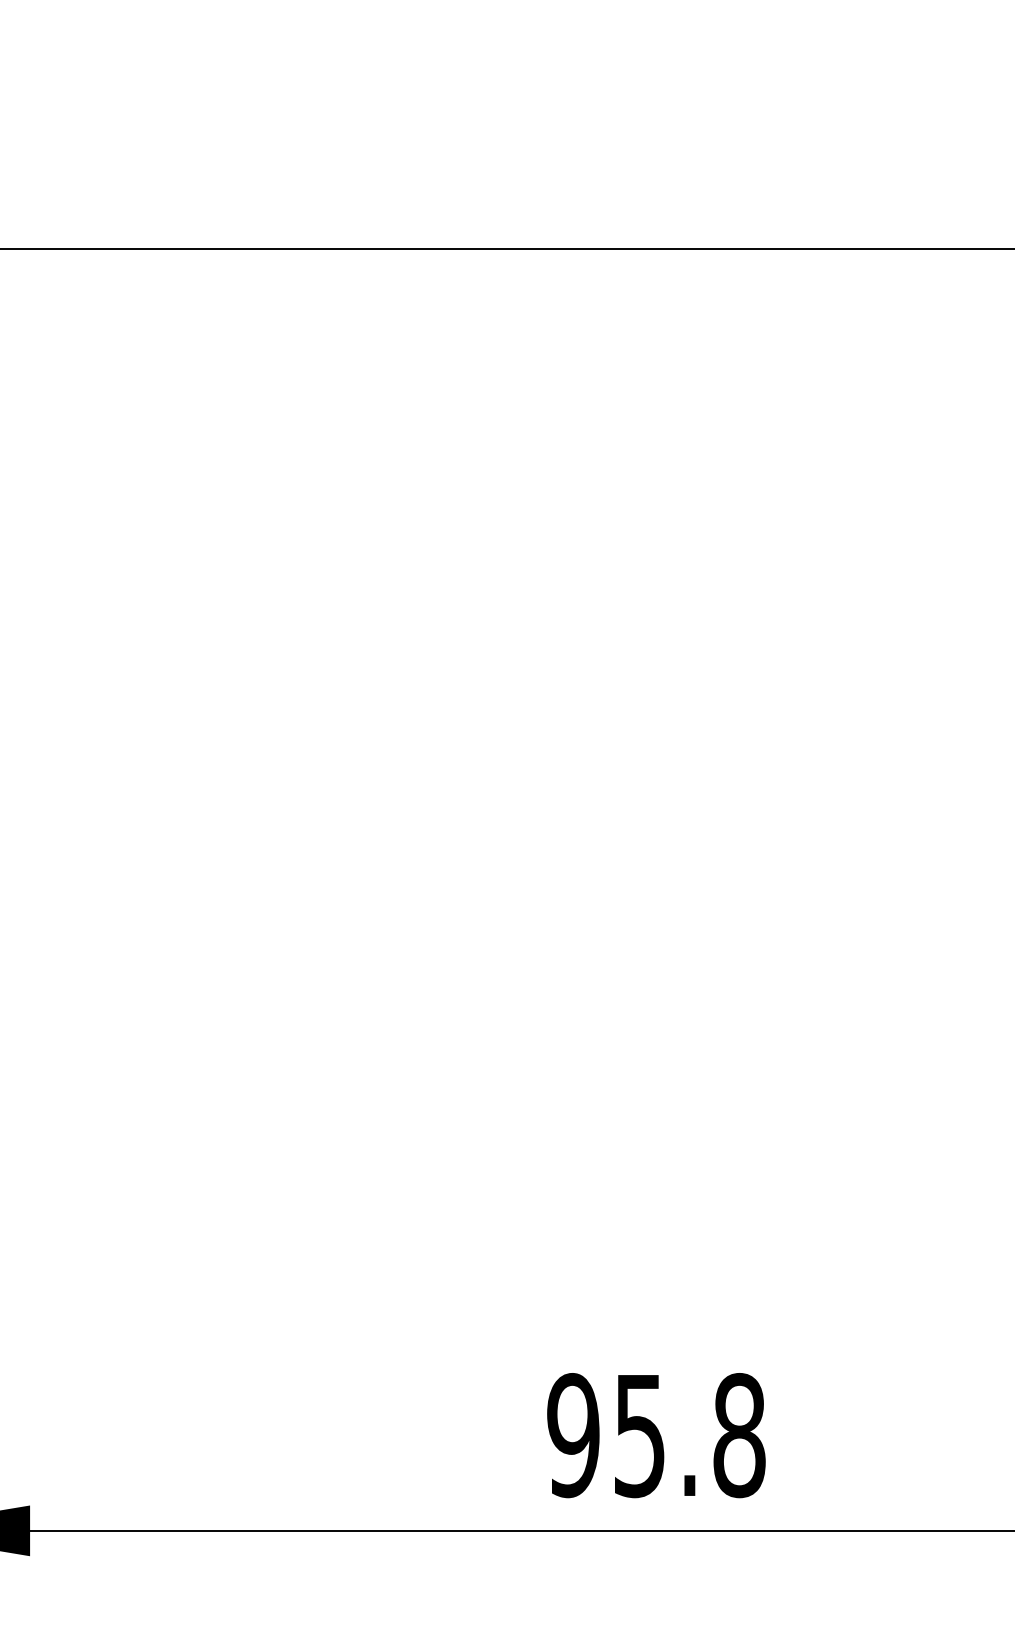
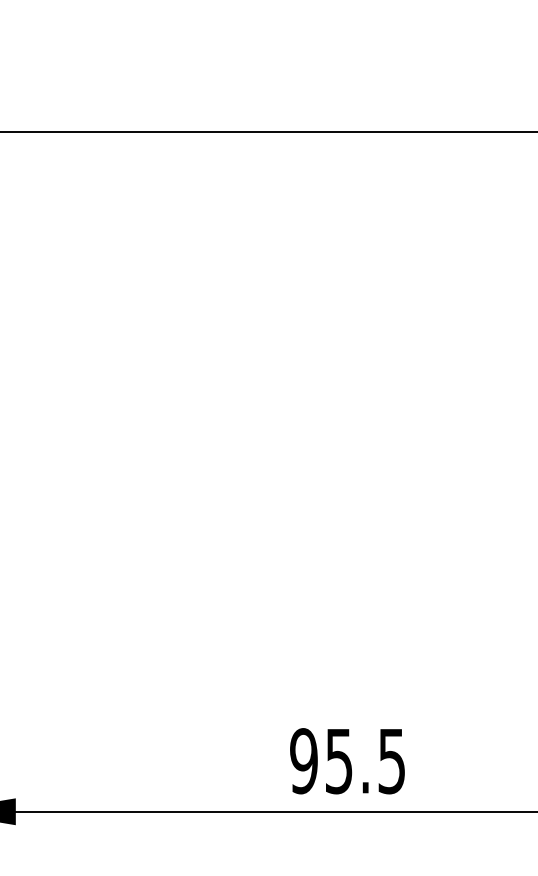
text: (738, 1436) -> (391, 761), 95.8 -> 95.5

